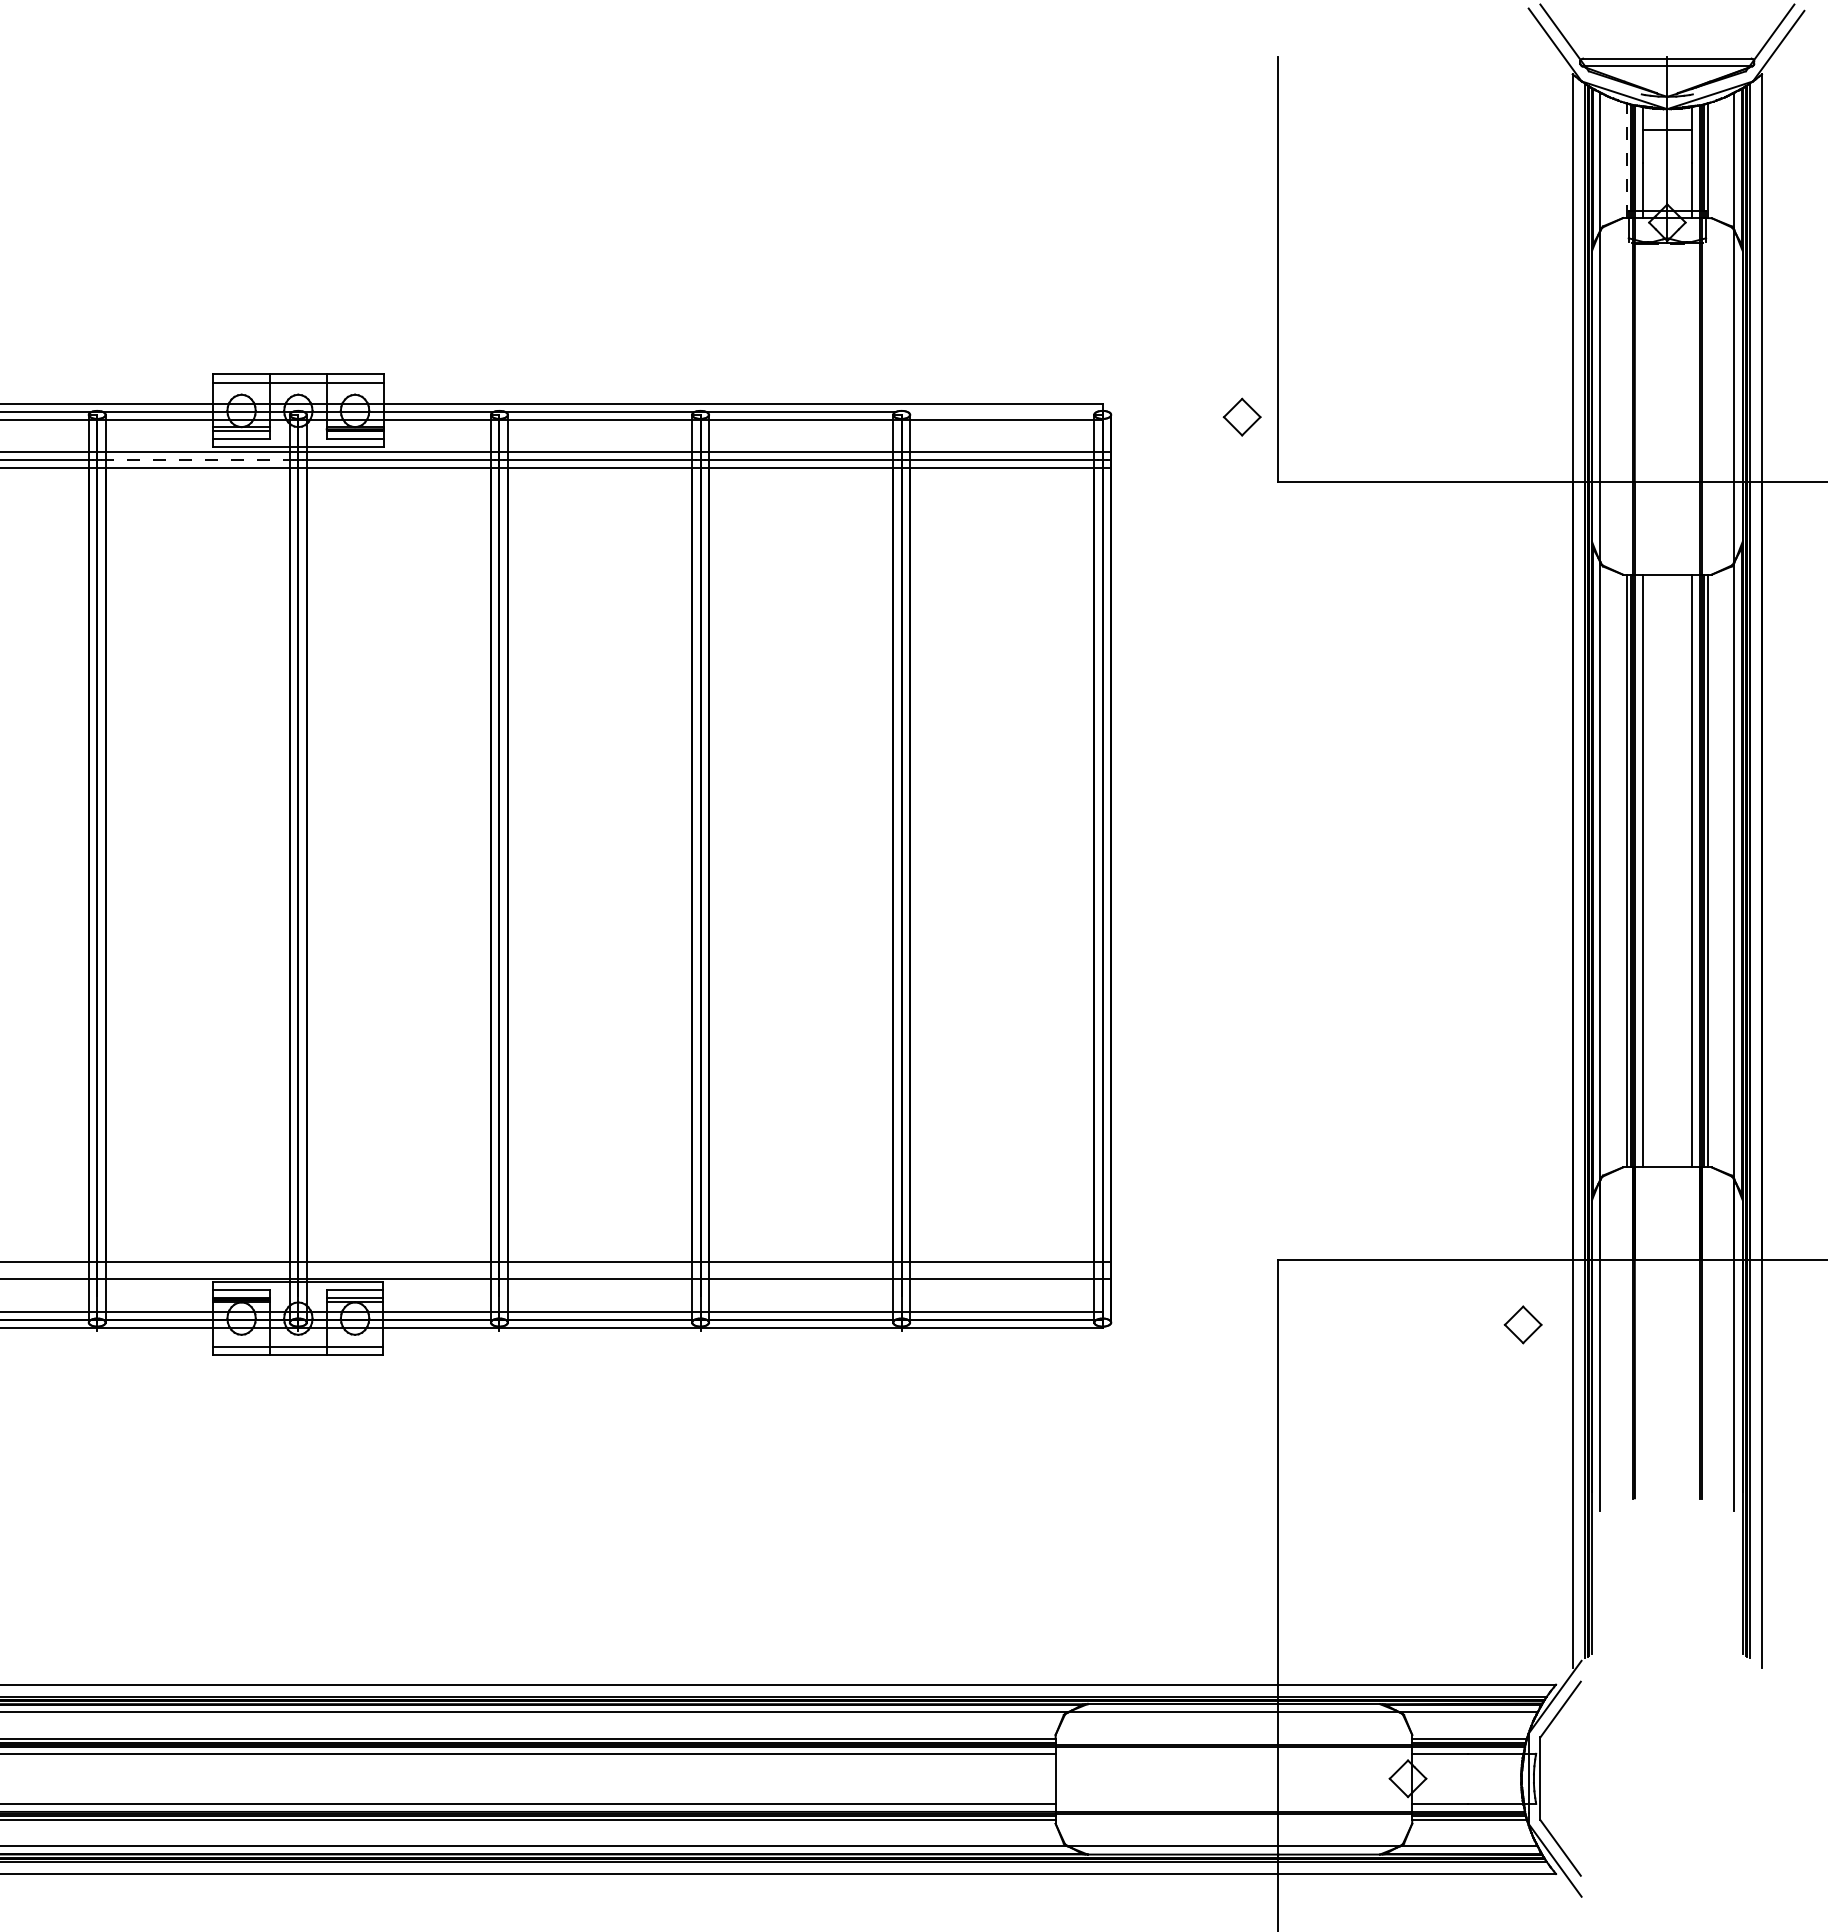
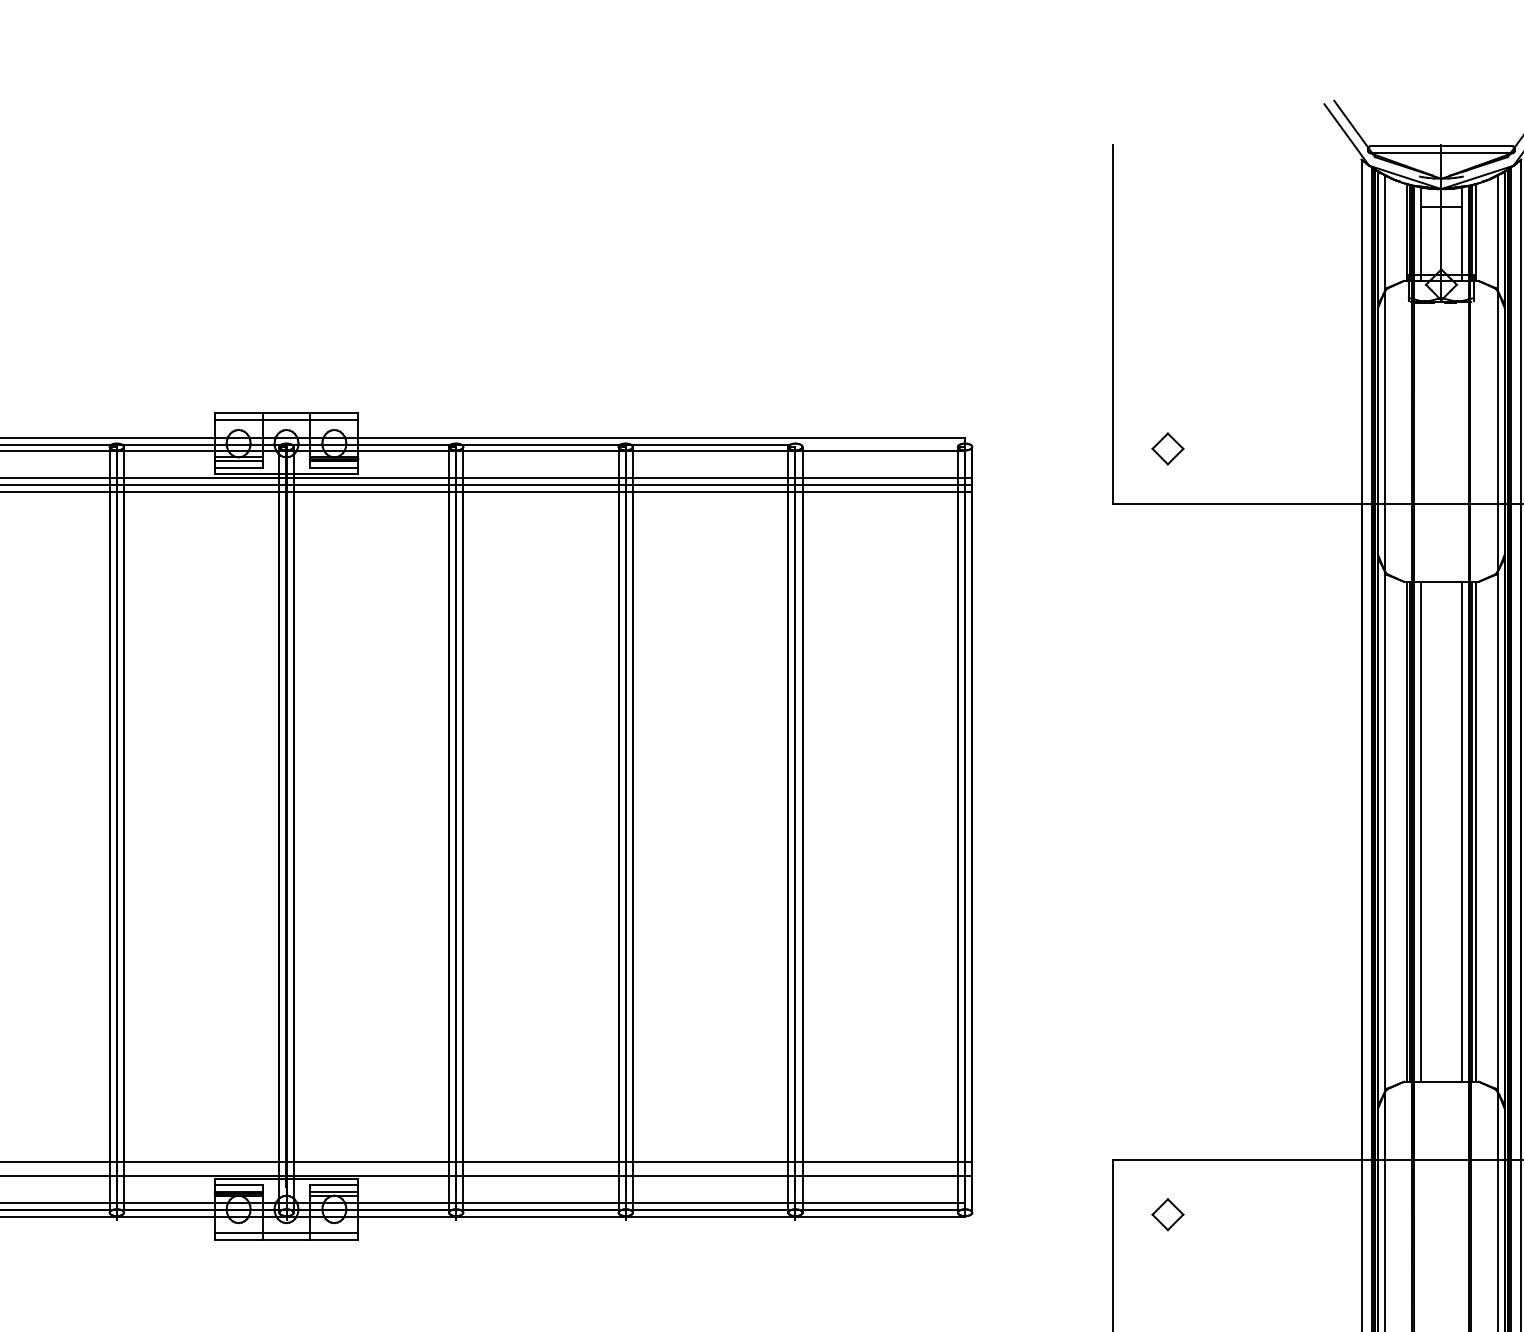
line: (1626, 160) -> (1406, 232), dashed -> solid
part: (1241, 416) -> (1167, 448), moved
line: (198, 460) -> (202, 485), dashed -> solid
part: (1522, 1324) -> (1167, 1214), moved

